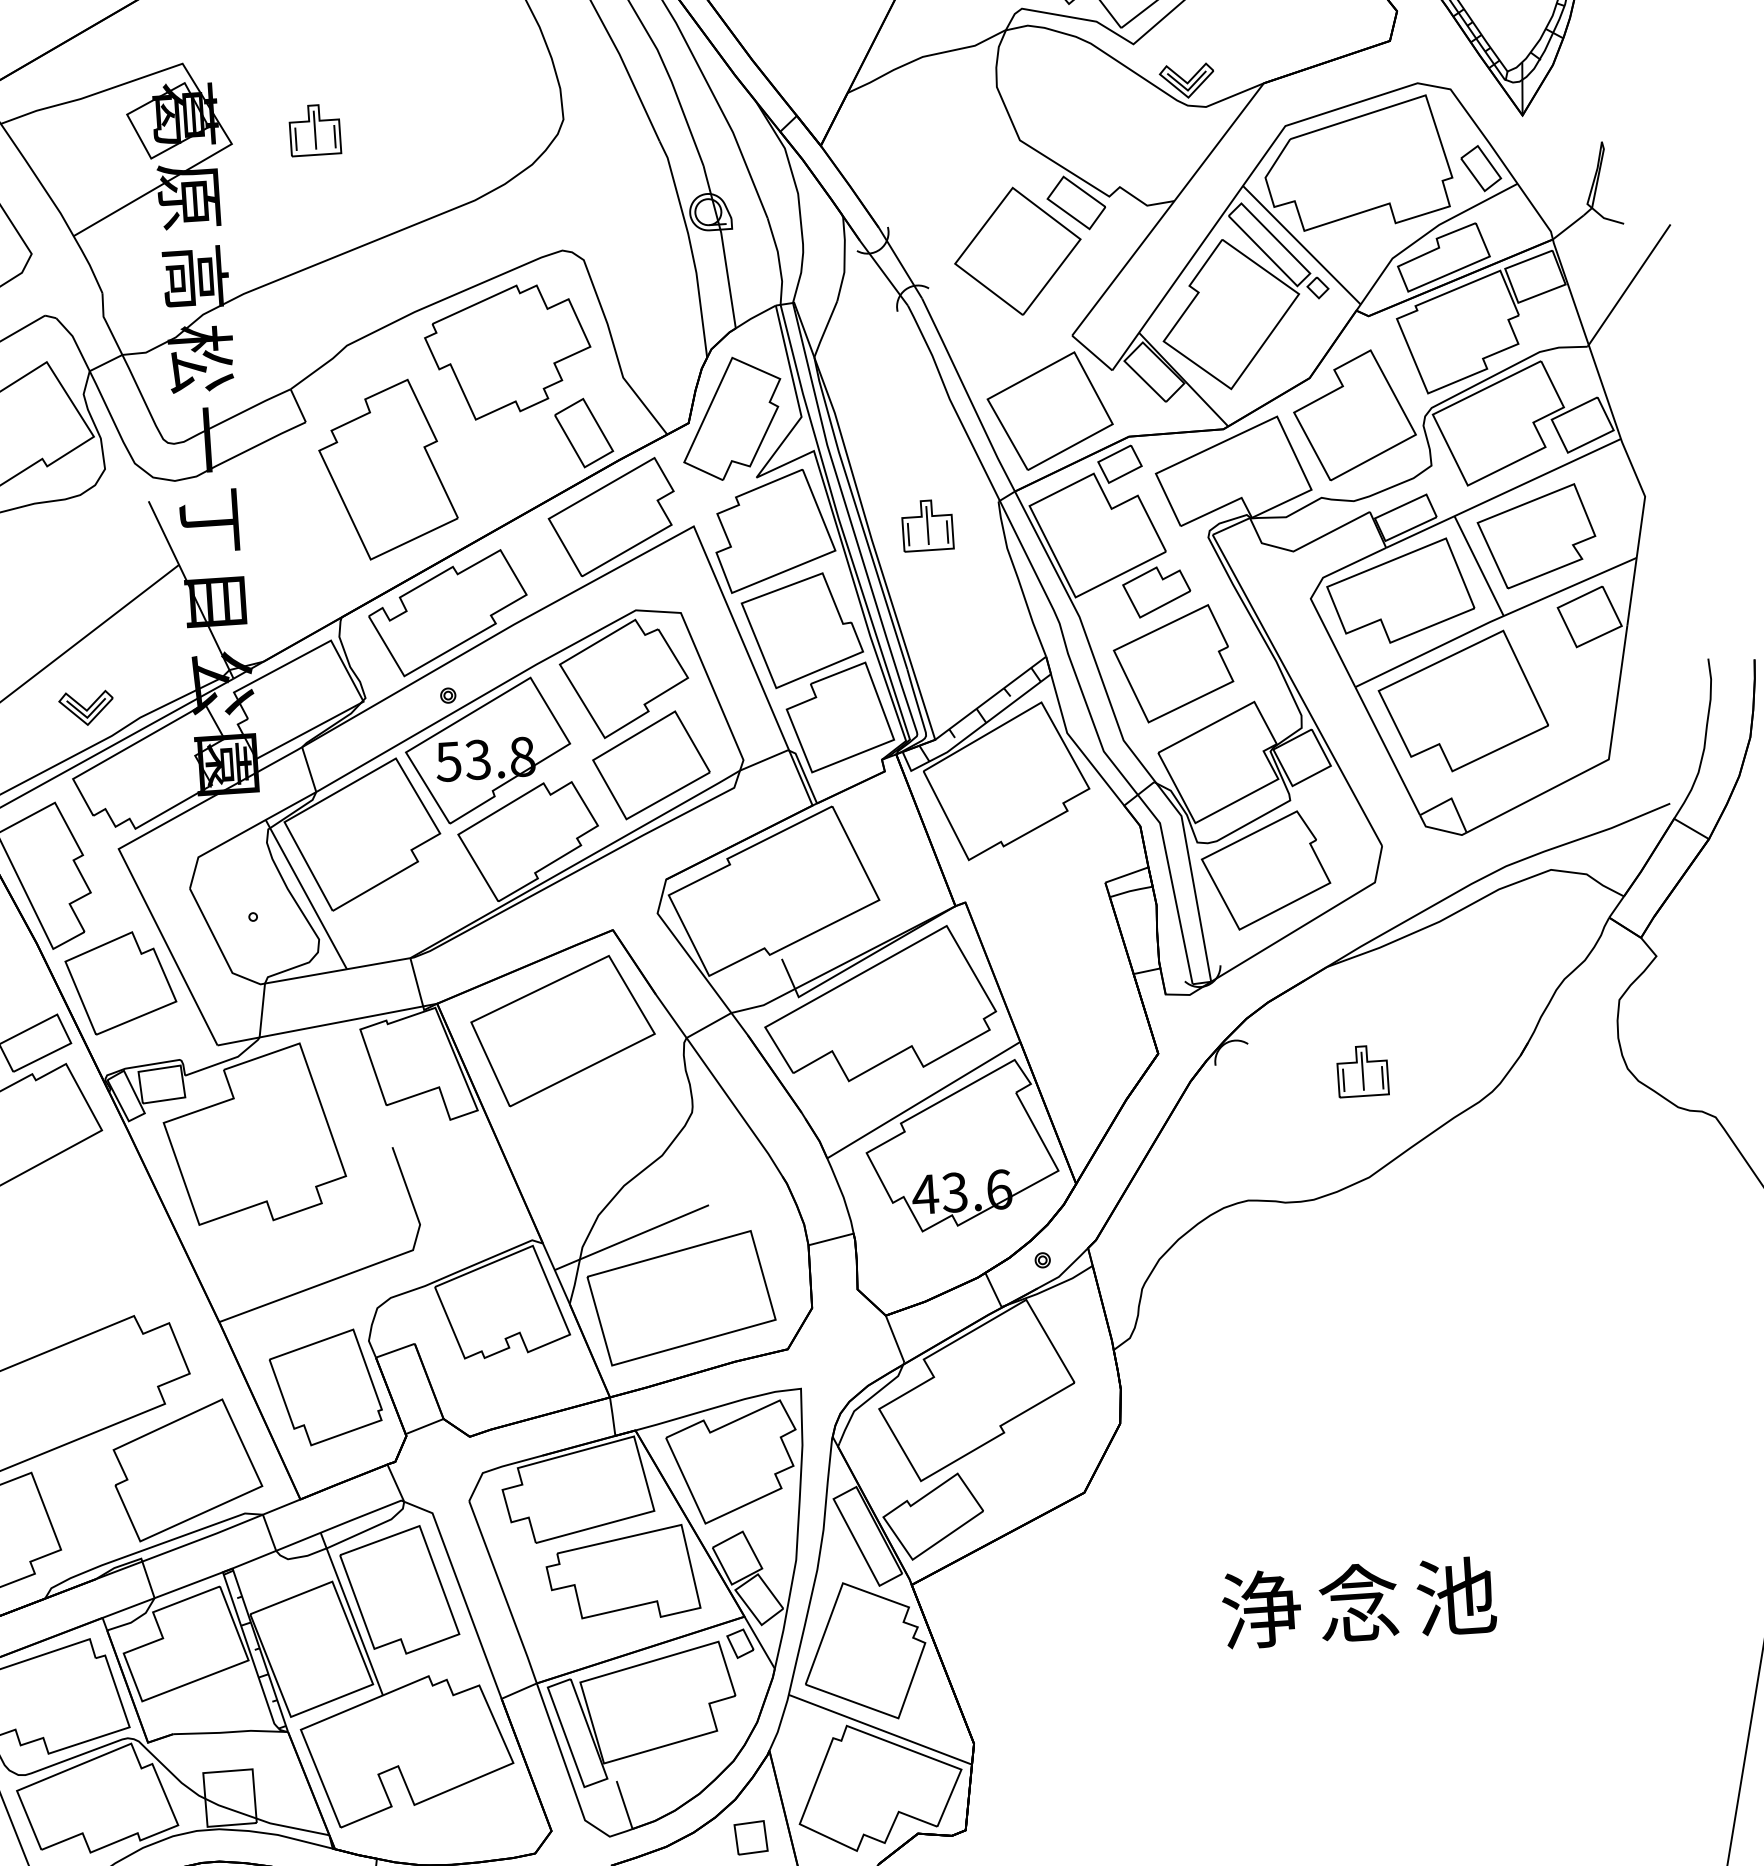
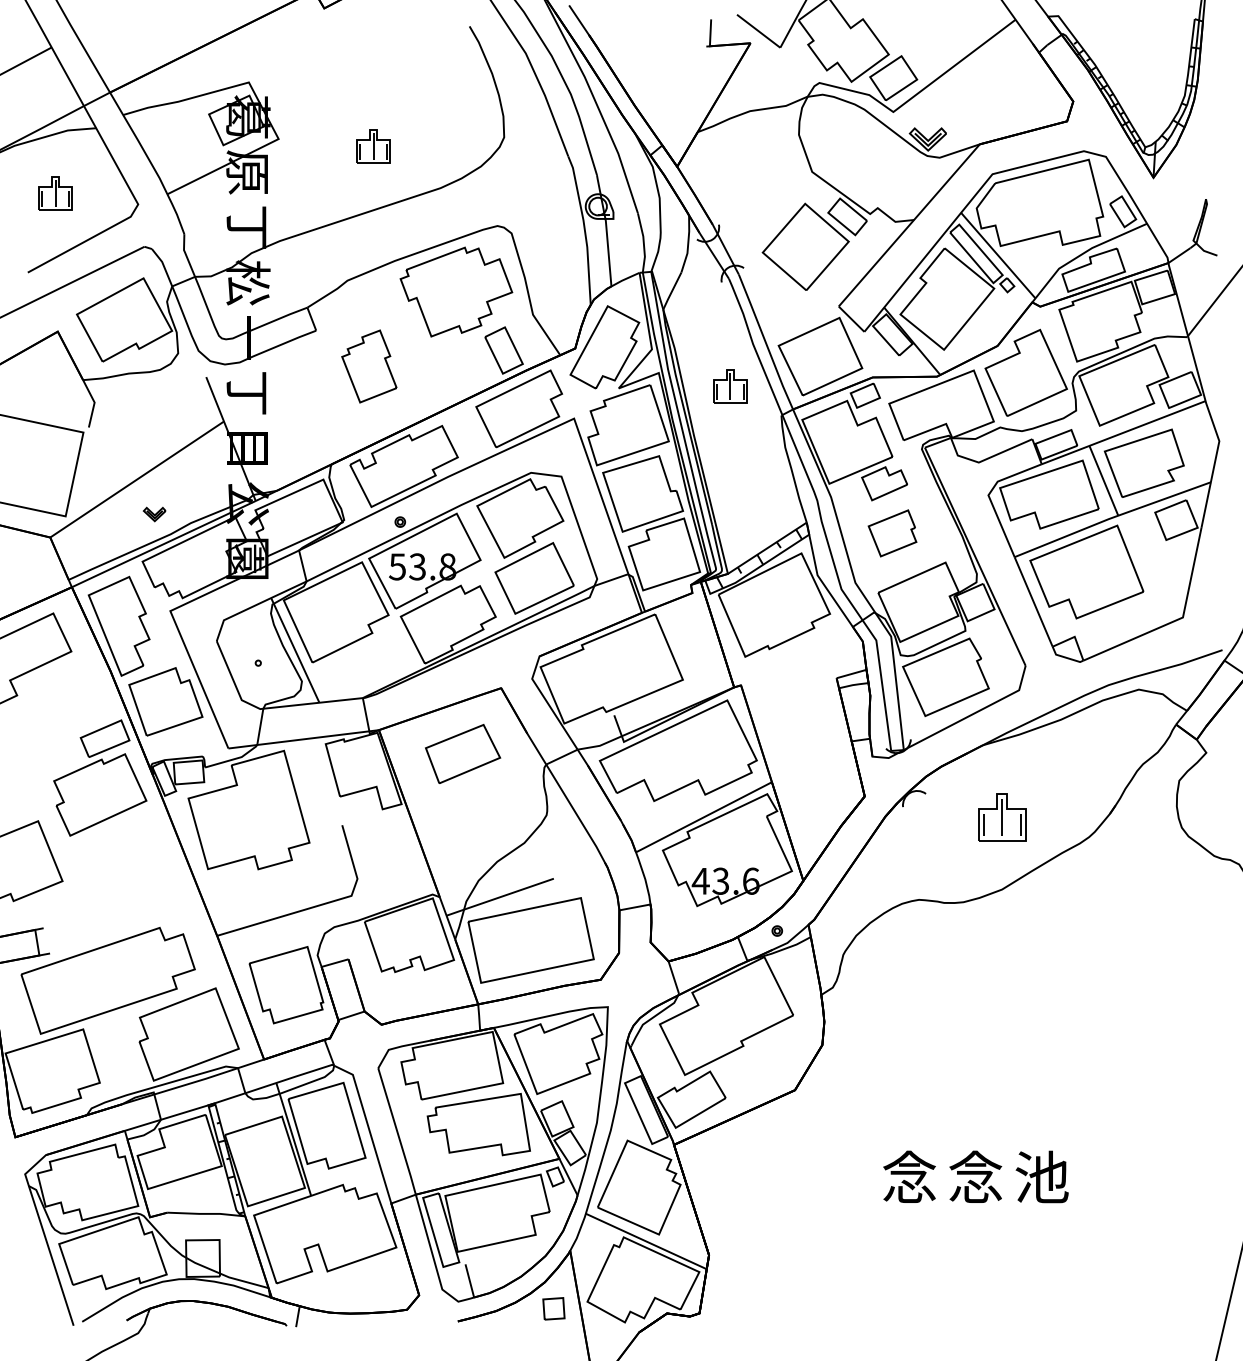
part: (314, 130) -> (373, 146), moved
text: (196, 277) -> (248, 227), 高 -> 丁
part: (387, 469) -> (369, 366), size x0.6
part: (927, 525) -> (730, 386), moved
part: (1173, 664) -> (892, 533), size x0.6
part: (85, 708) -> (154, 514), size x0.6
part: (562, 1029) -> (462, 753), size x0.6
part: (1362, 1071) -> (1002, 817), size x1.4
text: (1261, 1608) -> (909, 1176), 浄 -> 念

